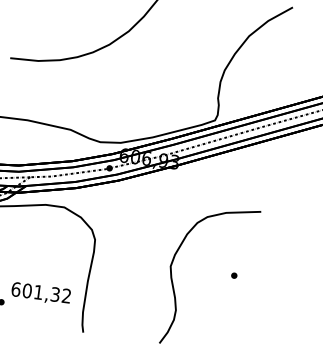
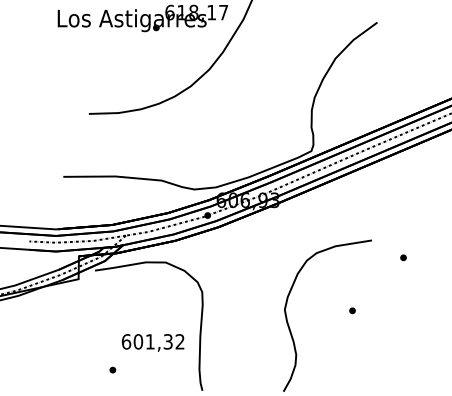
part: (288, 231) -> (403, 257), added
text: (40, 293) -> (152, 342), moved

